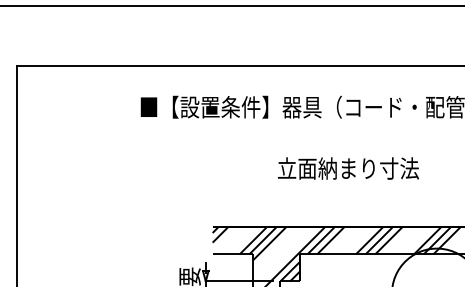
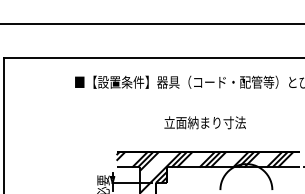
text: (347, 168) -> (204, 122), moved

